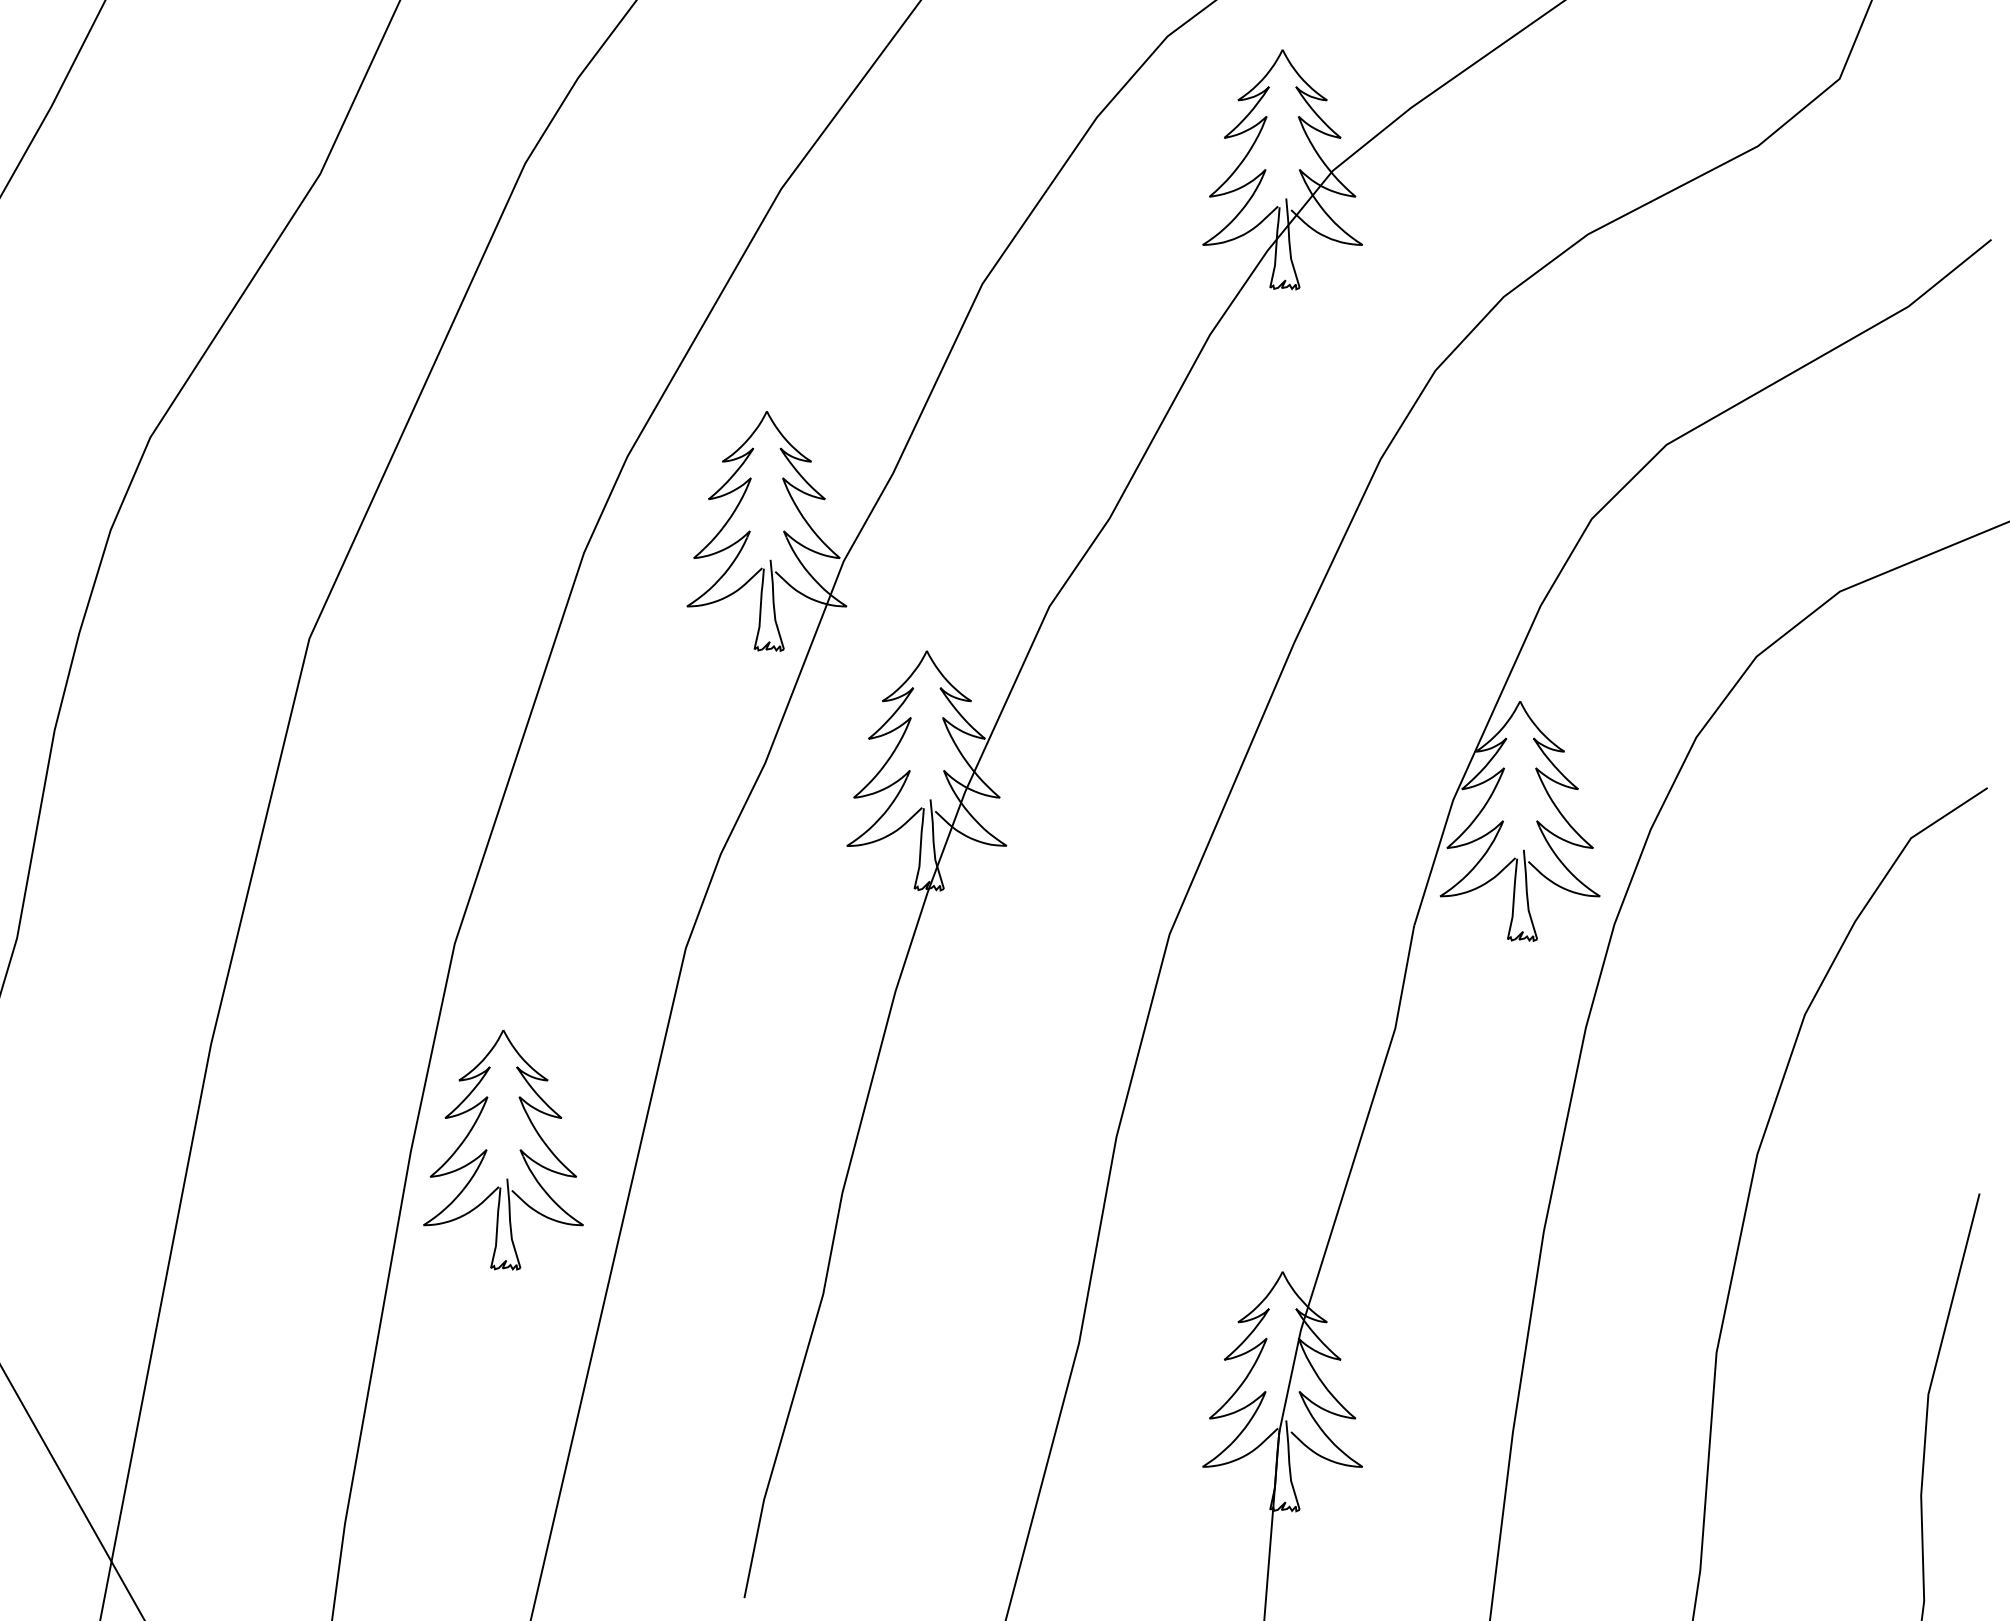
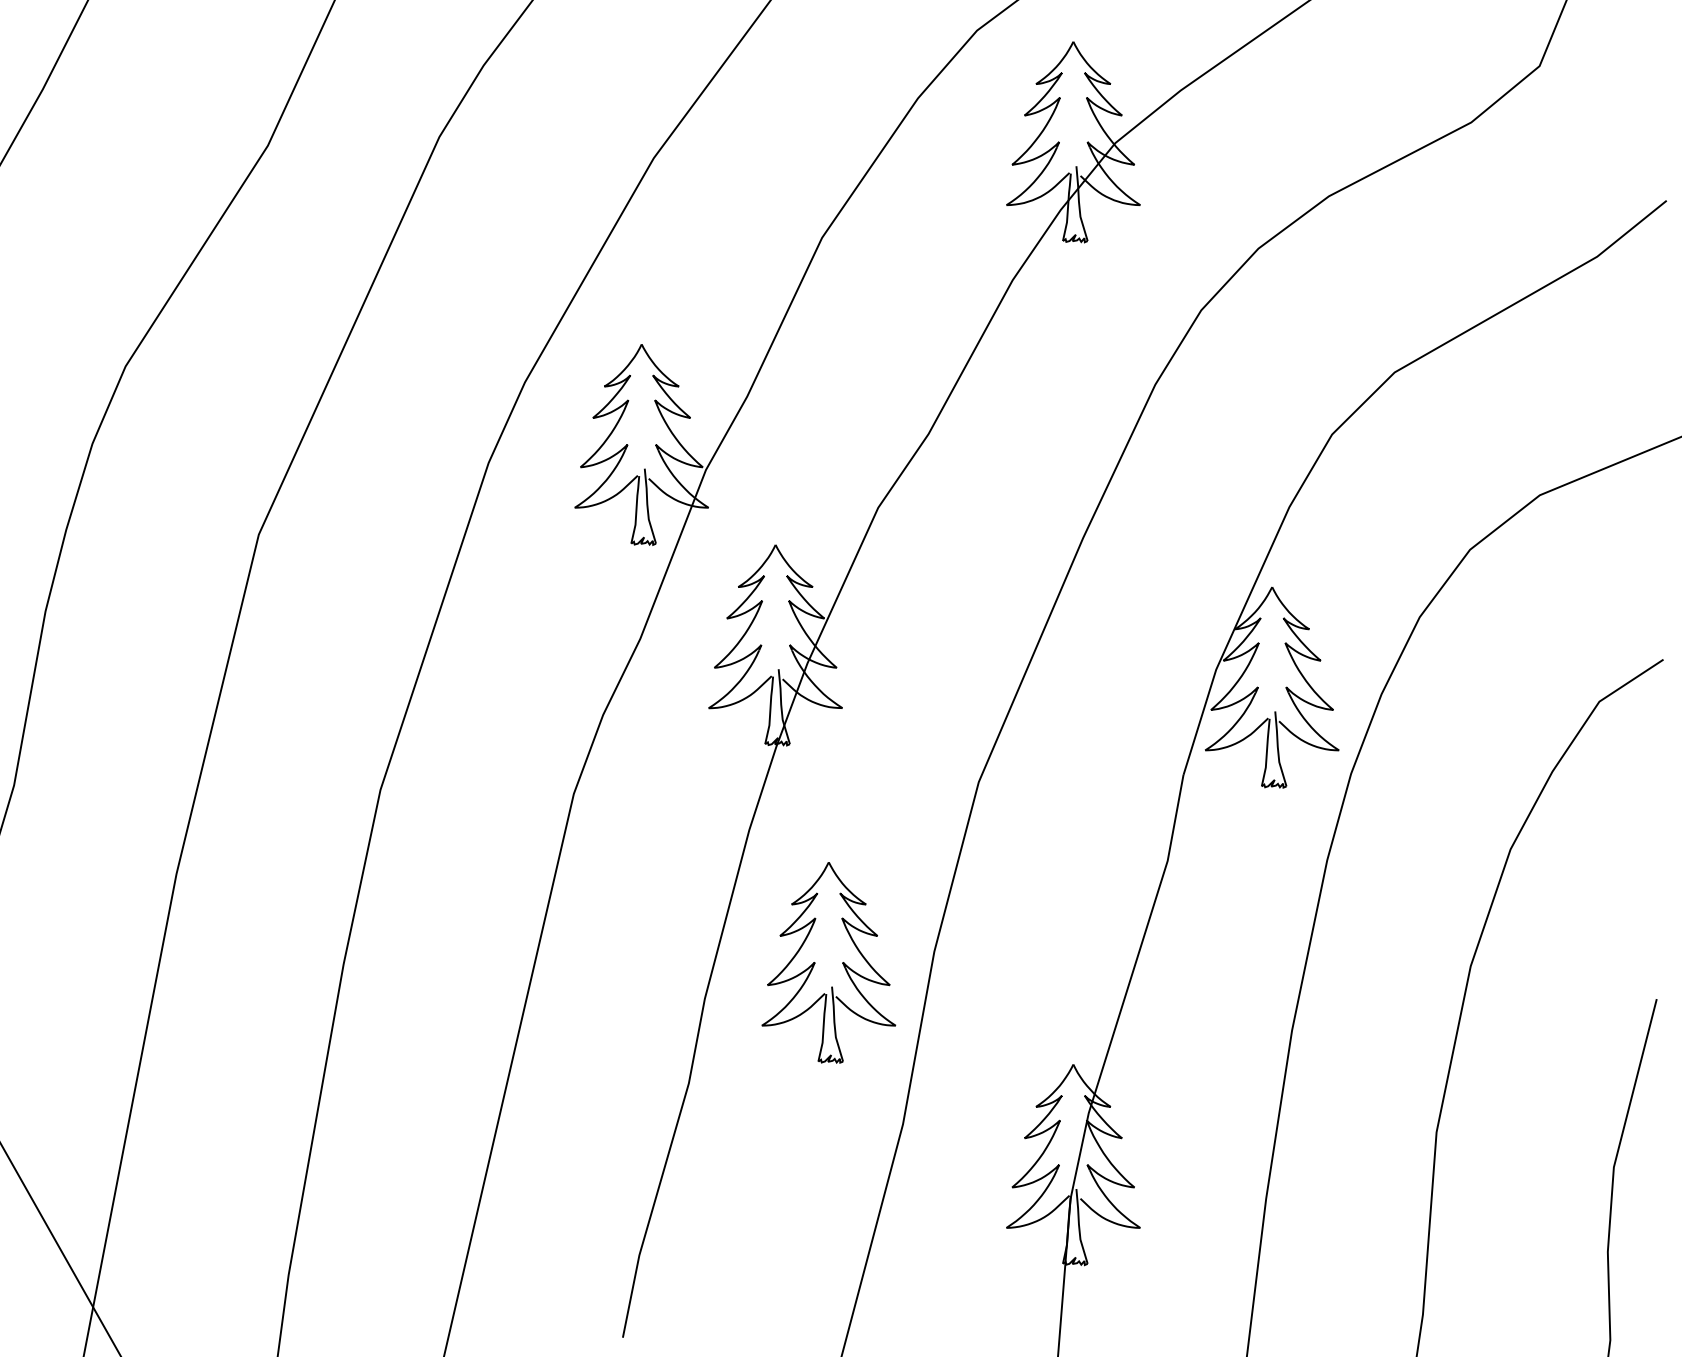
part: (487, 1150) -> (815, 963), moved

